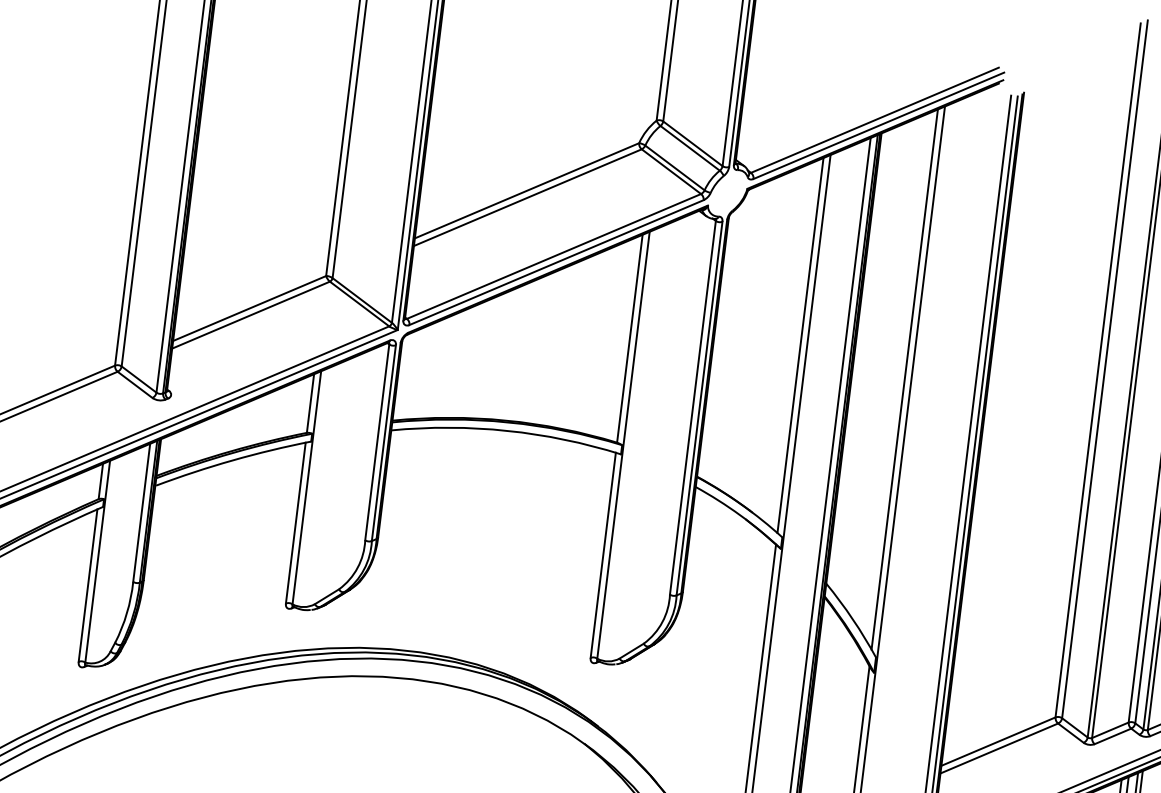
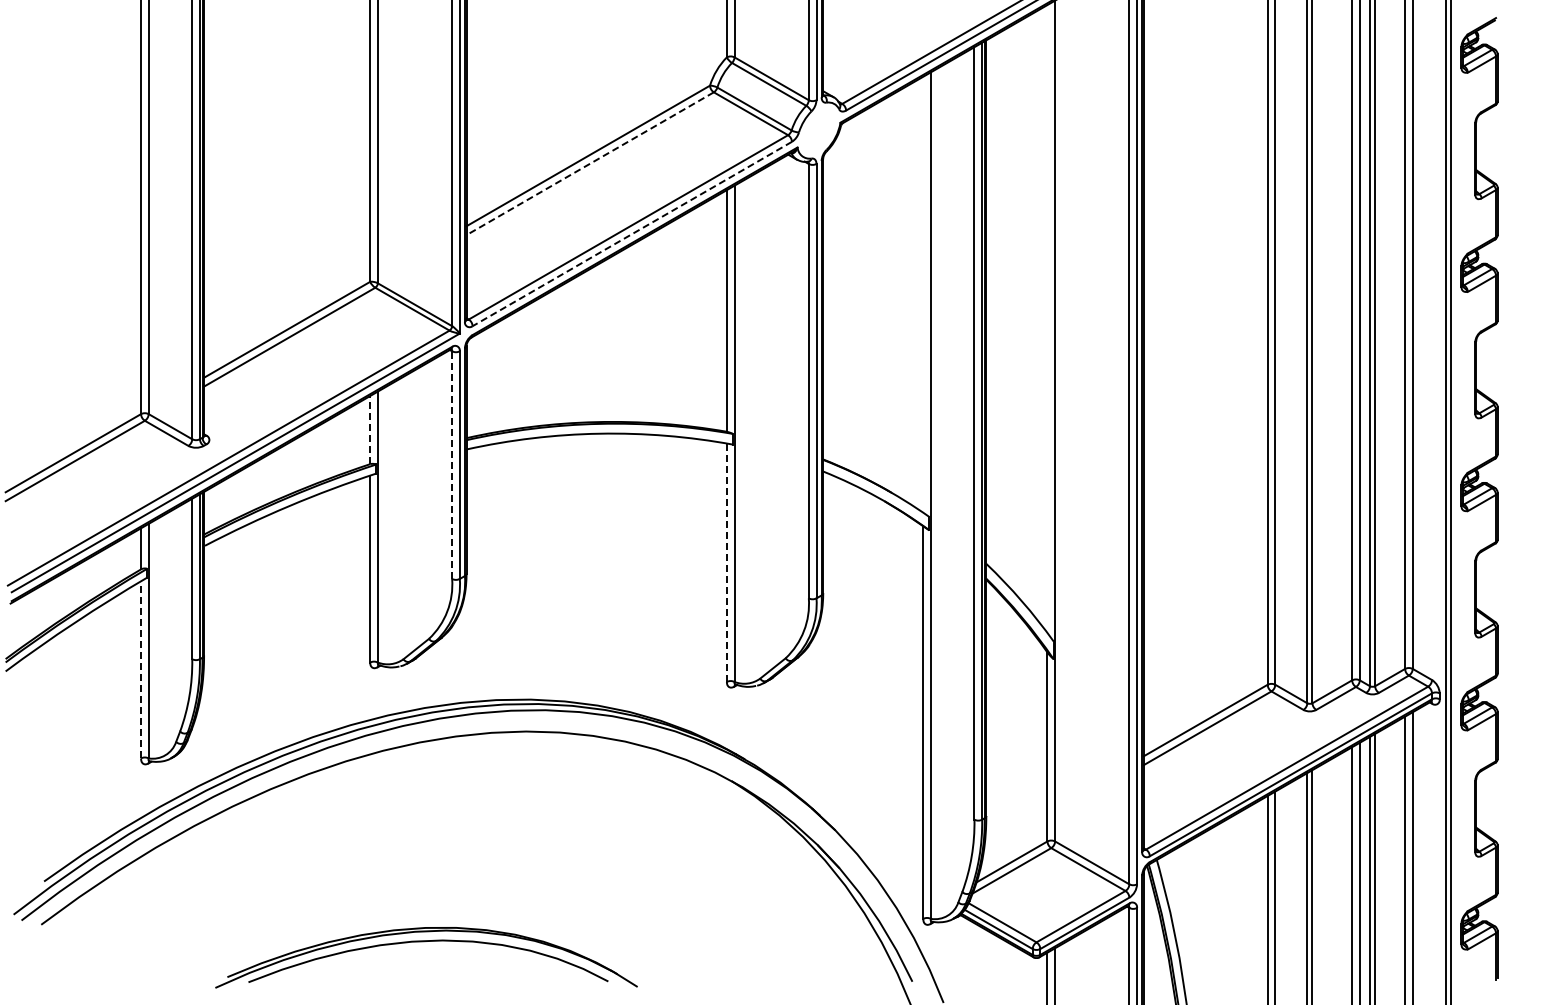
line: (528, 197) -> (590, 163), solid -> dashed
line: (555, 262) -> (631, 234), solid -> dashed
line: (800, 345) -> (923, 294), removed
line: (904, 379) -> (1047, 319), removed
line: (310, 403) -> (370, 429), solid -> dashed
line: (377, 442) -> (452, 465), solid -> dashed
line: (602, 555) -> (726, 562), solid -> dashed
line: (88, 585) -> (141, 669), solid -> dashed

